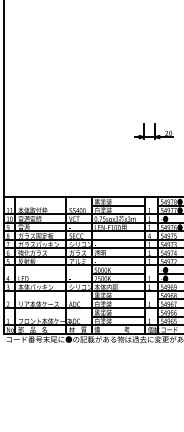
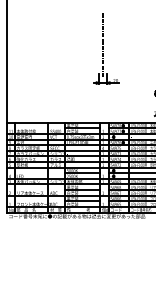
line: (150, 80) -> (103, 45), added

